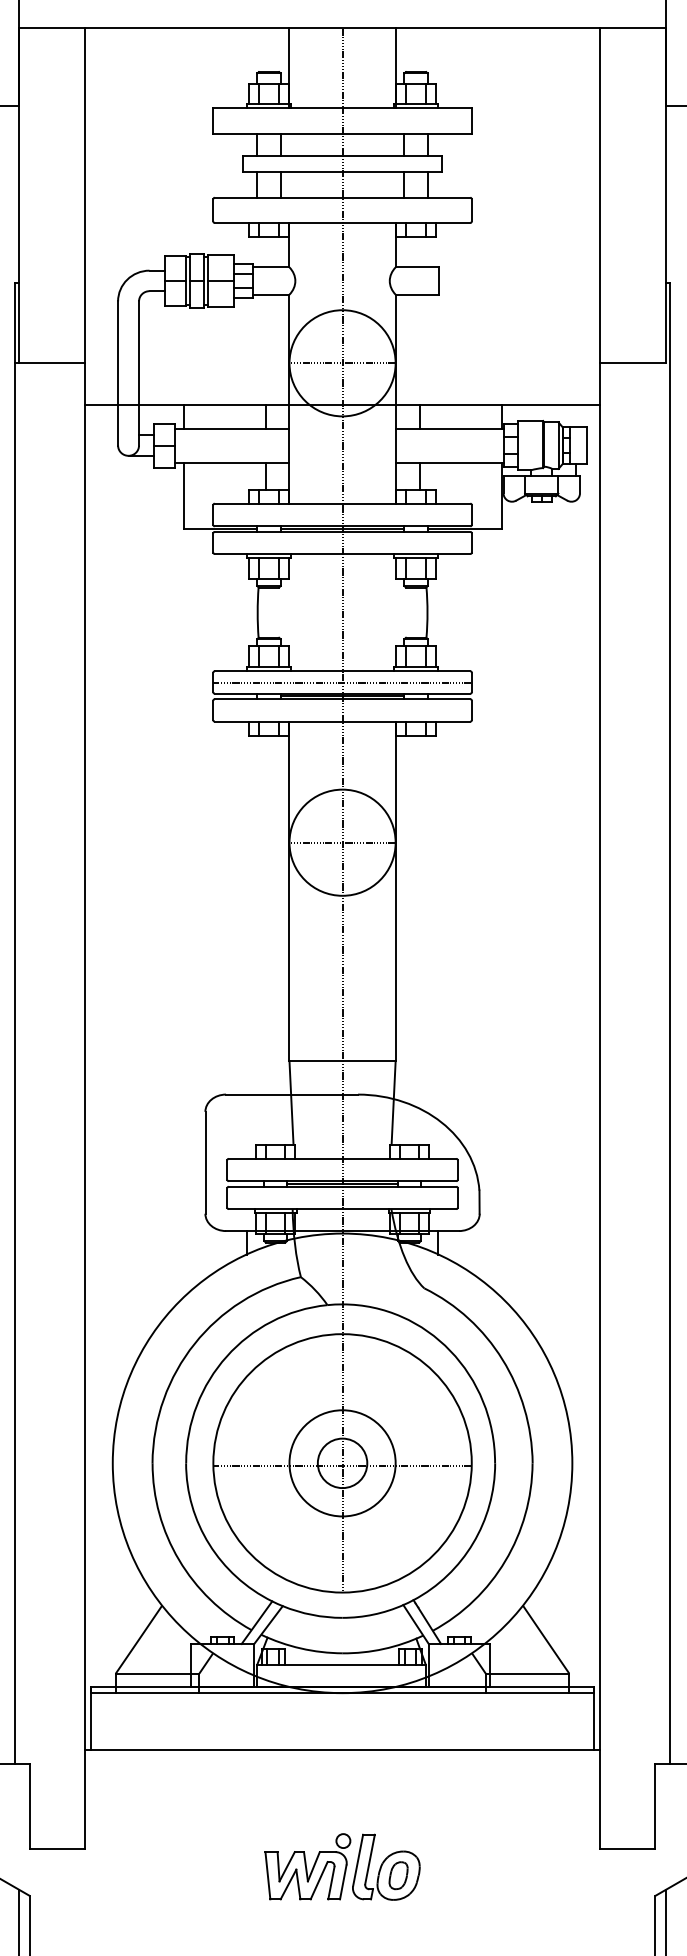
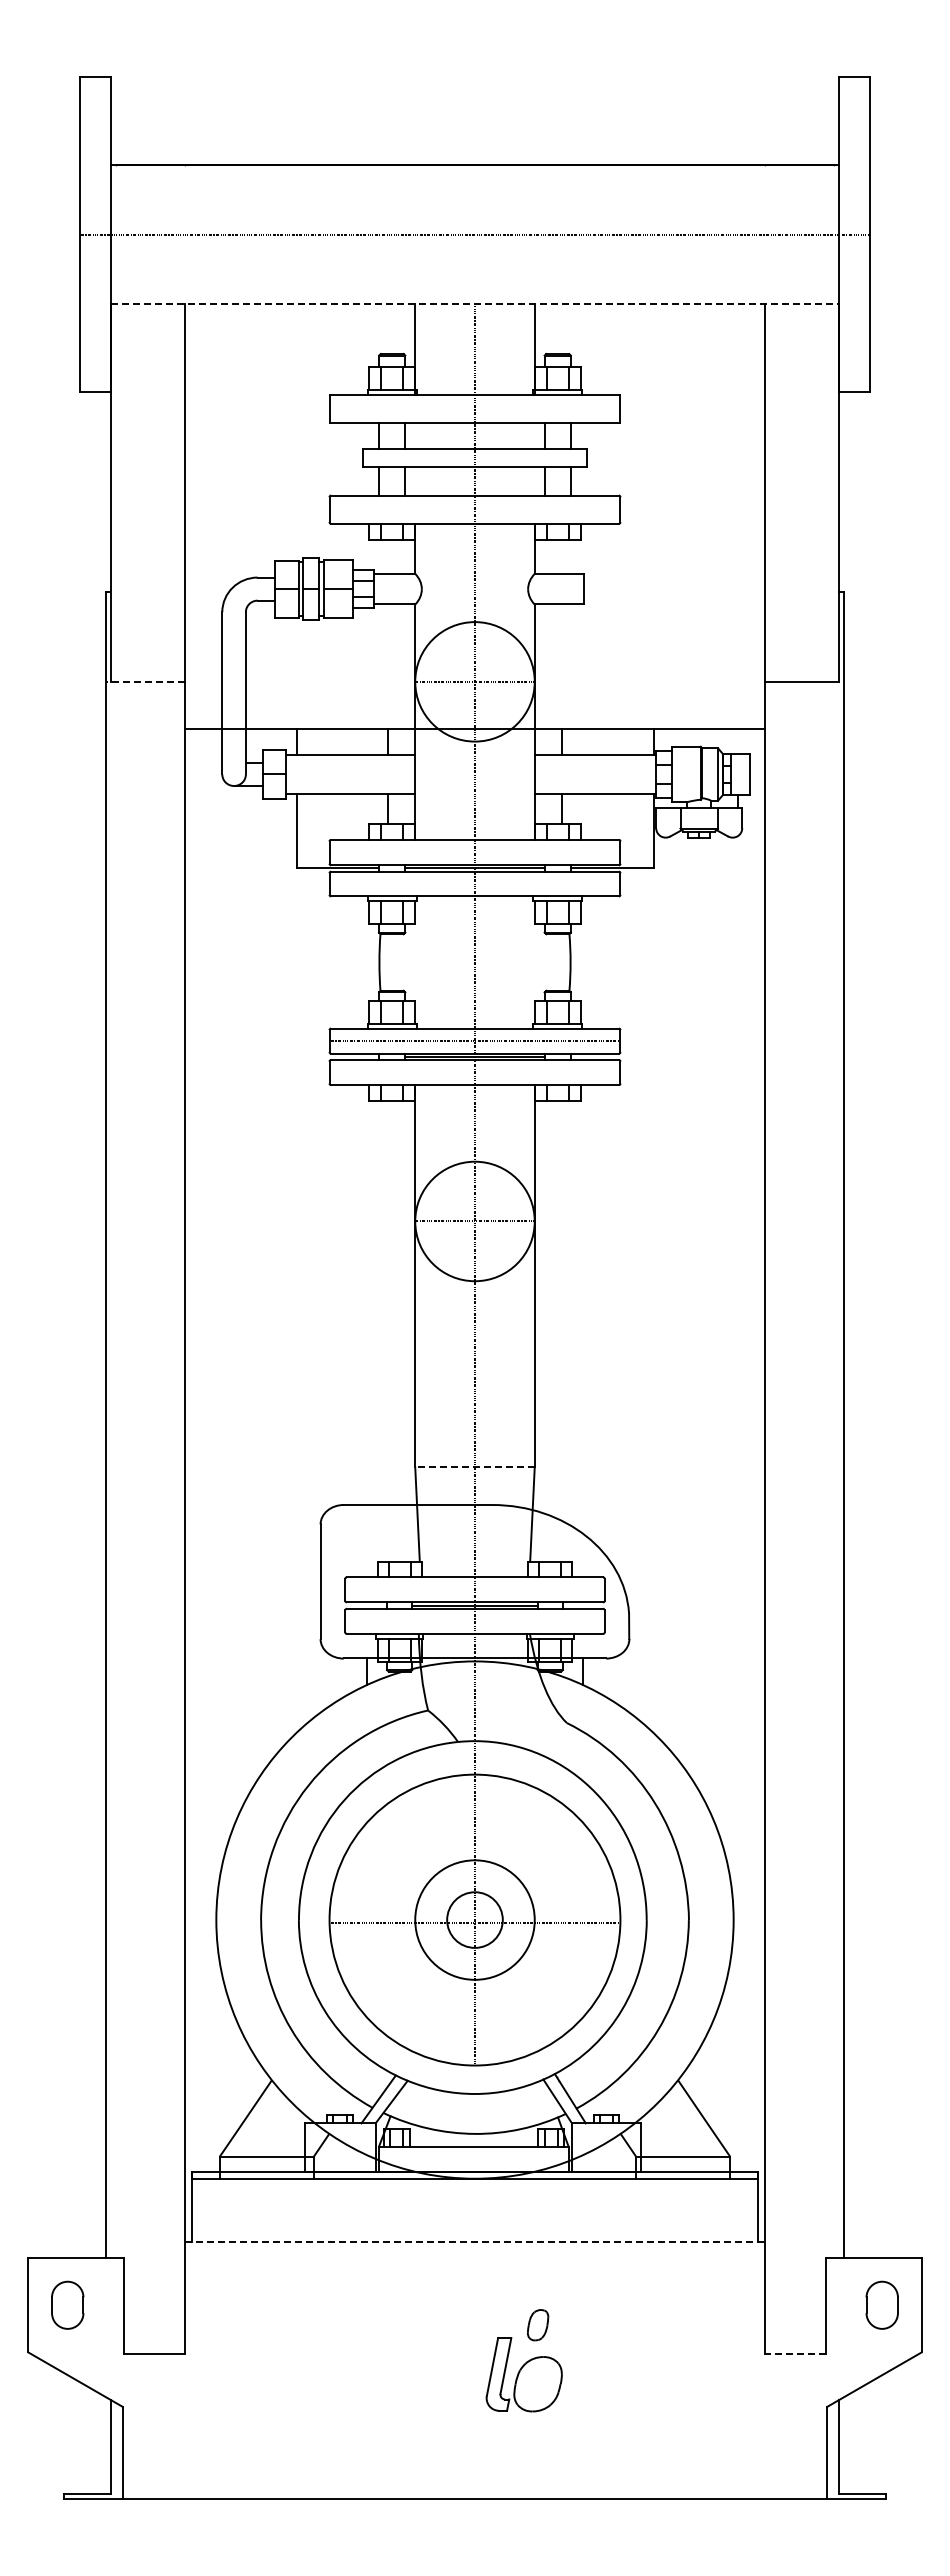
line: (343, 28) -> (475, 304), solid -> dashed
line: (49, 363) -> (145, 682), solid -> dashed
line: (342, 1061) -> (474, 1467), solid -> dashed
line: (343, 1749) -> (475, 2242), solid -> dashed
line: (627, 1849) -> (795, 2354), solid -> dashed
part: (307, 1866) -> (435, 2373), removed
part: (398, 1875) -> (538, 2325), moved

